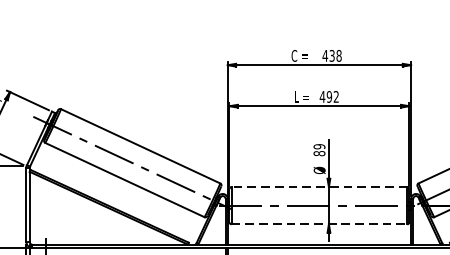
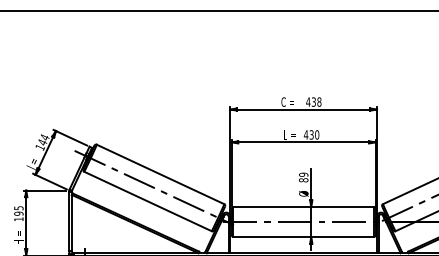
text: (332, 96) -> (314, 134), 492 -> 430
line: (319, 187) -> (303, 207), dashed -> solid
line: (320, 223) -> (304, 236), dashed -> solid

